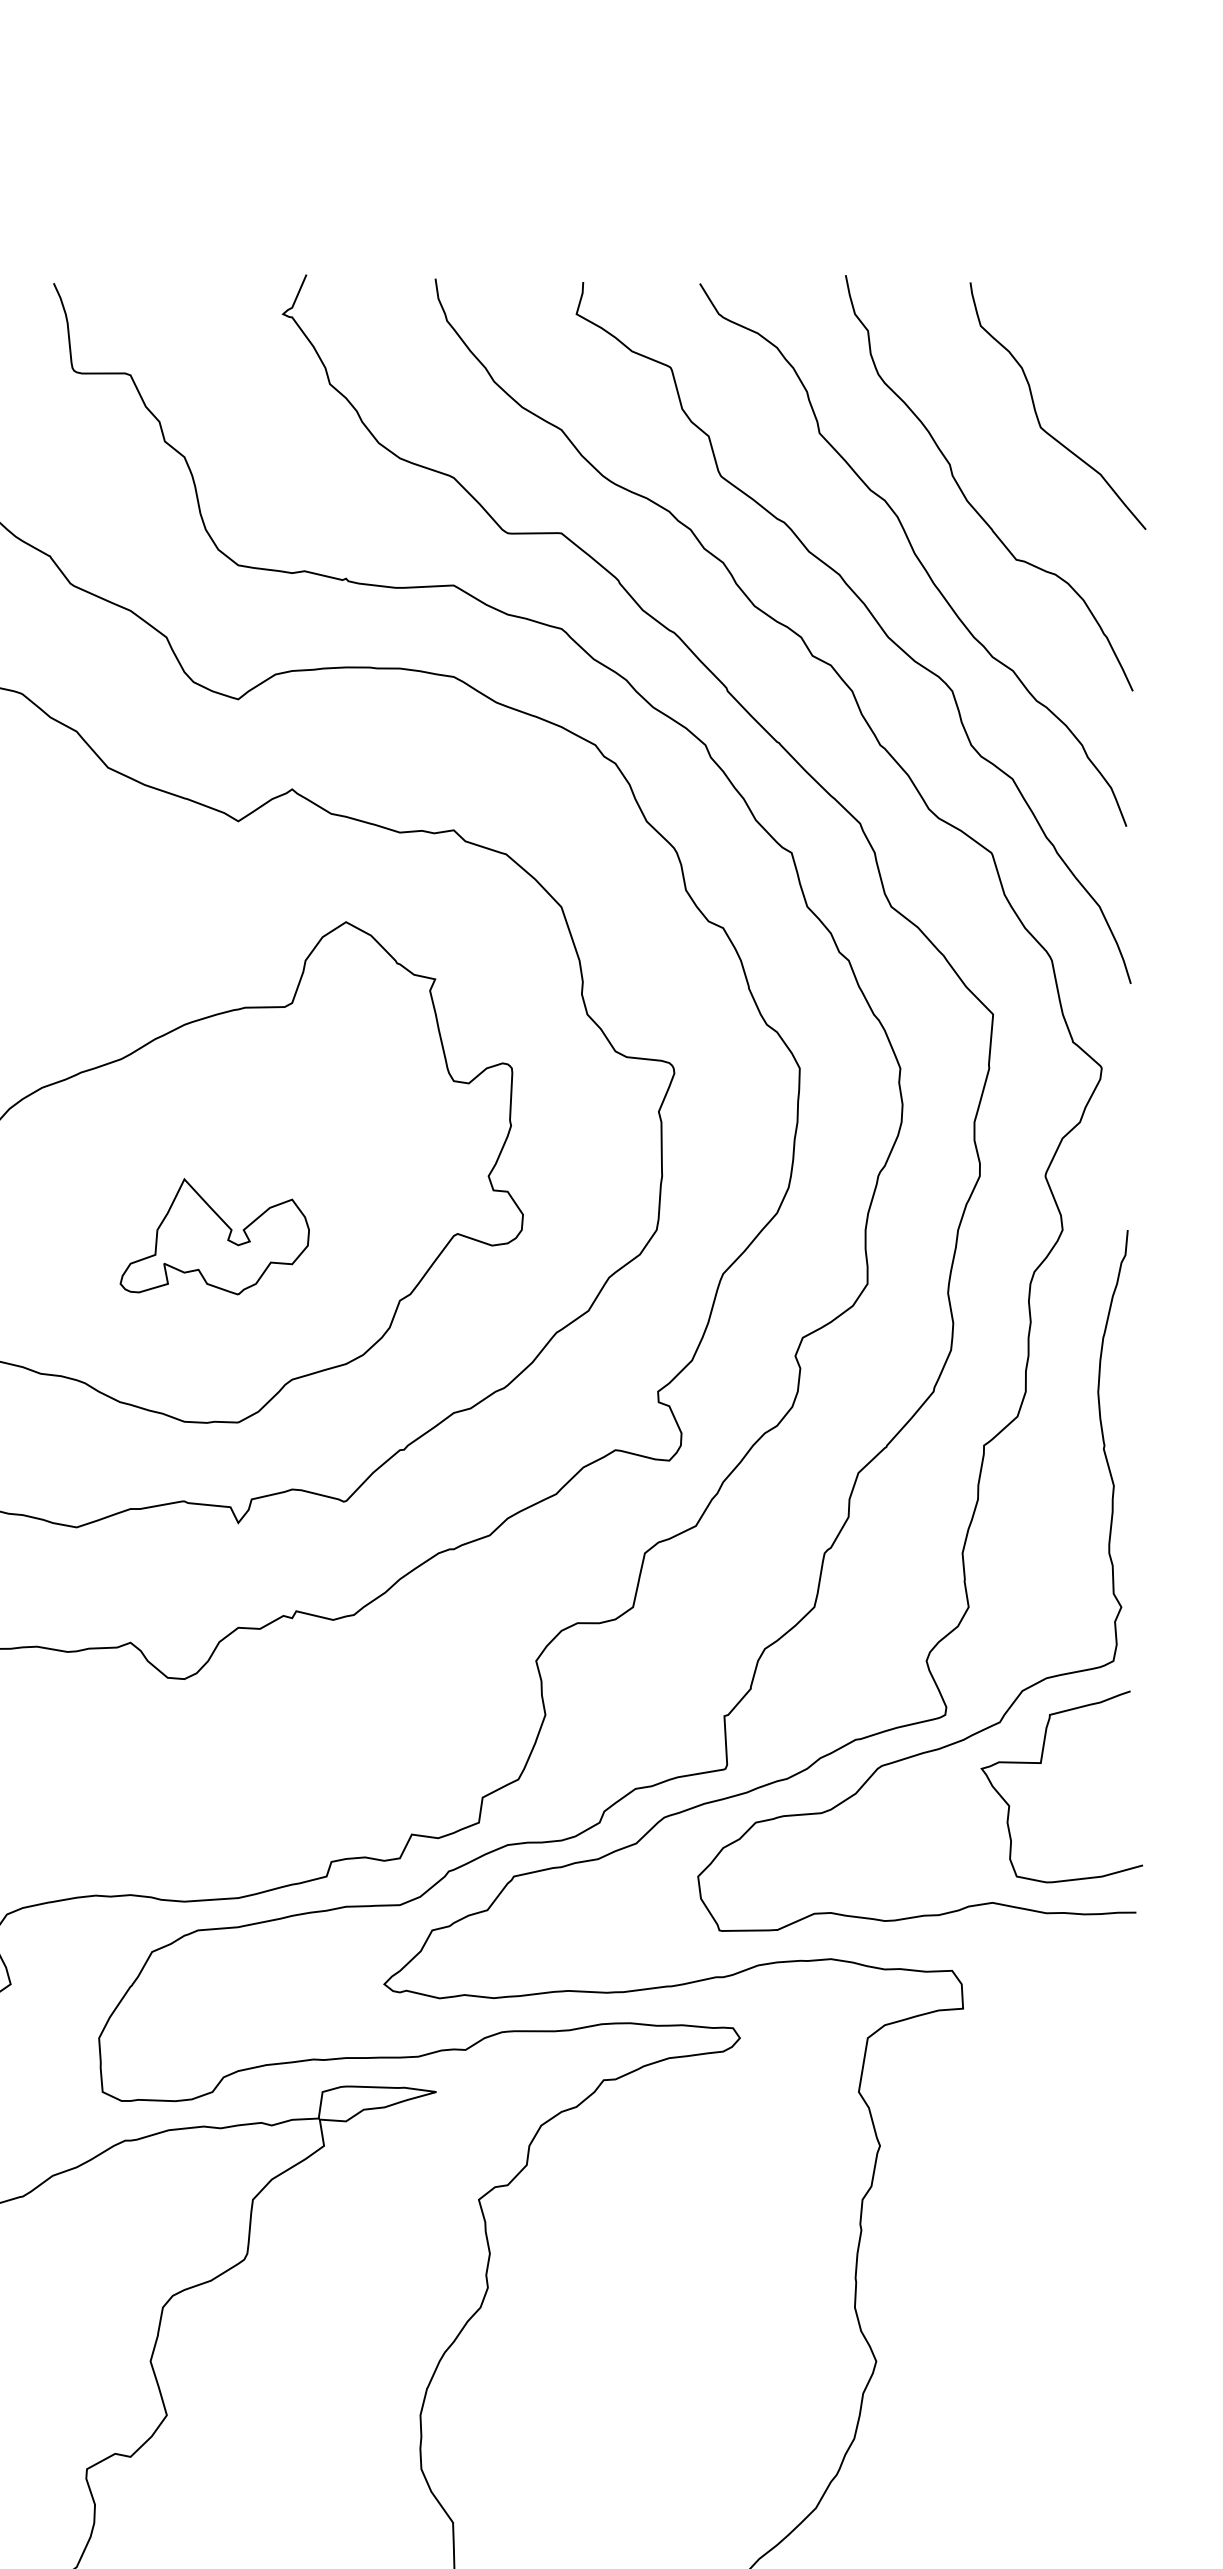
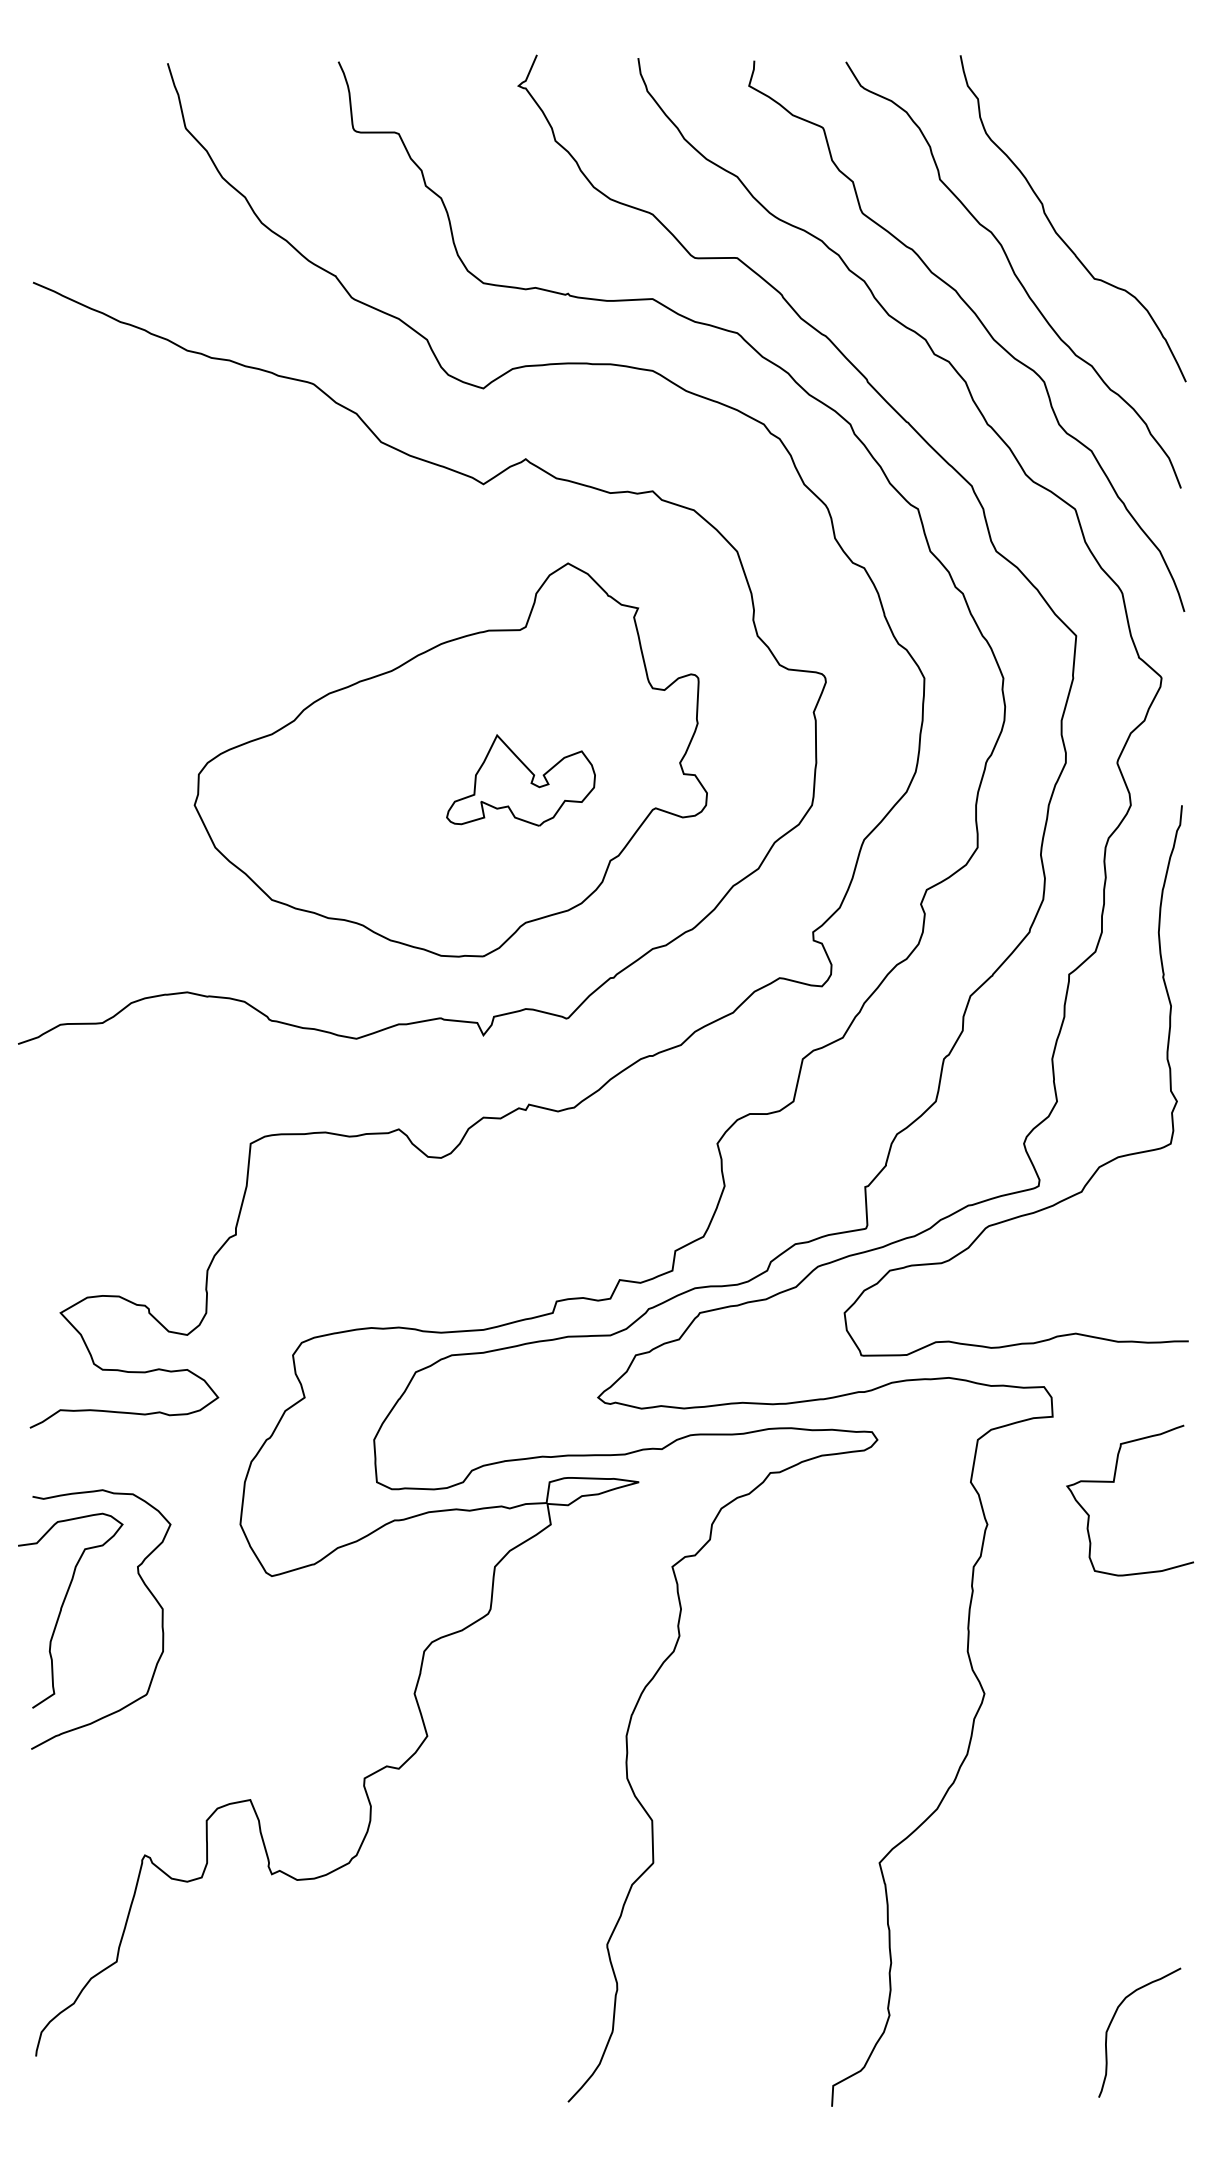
curve: (1037, 414) -> (1111, 164), removed
part: (214, 1236) -> (520, 780), moved
curve: (1041, 1763) -> (1114, 1482), moved

